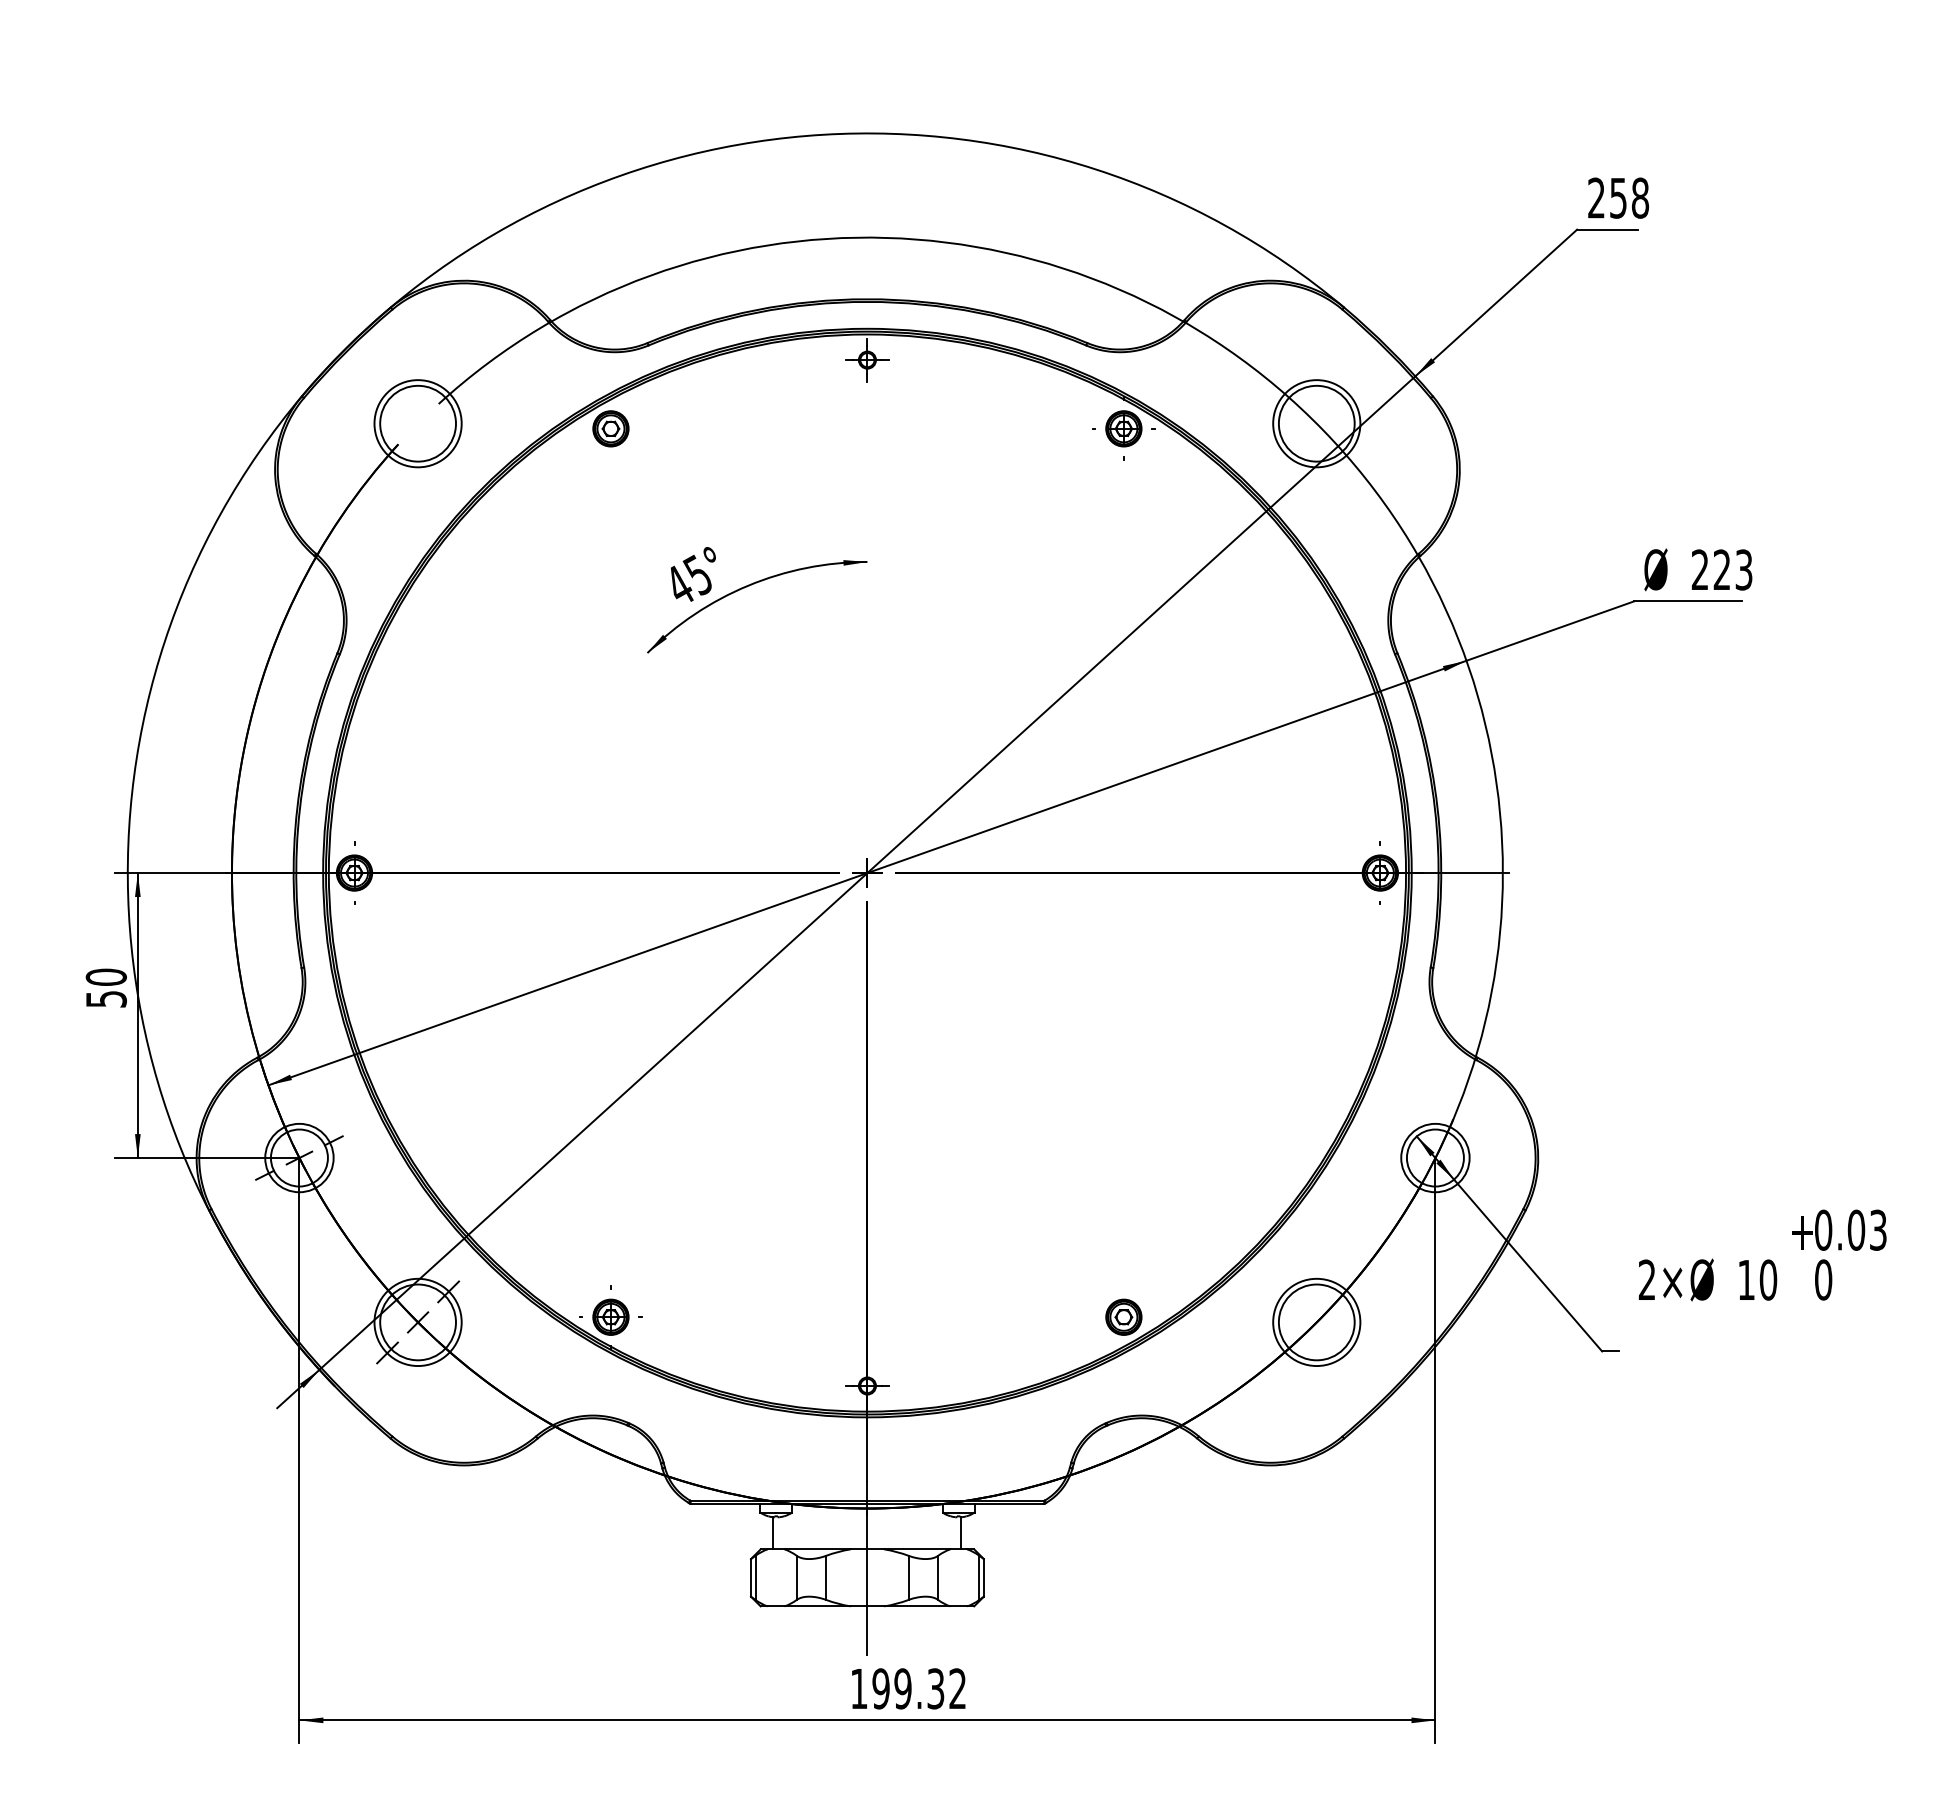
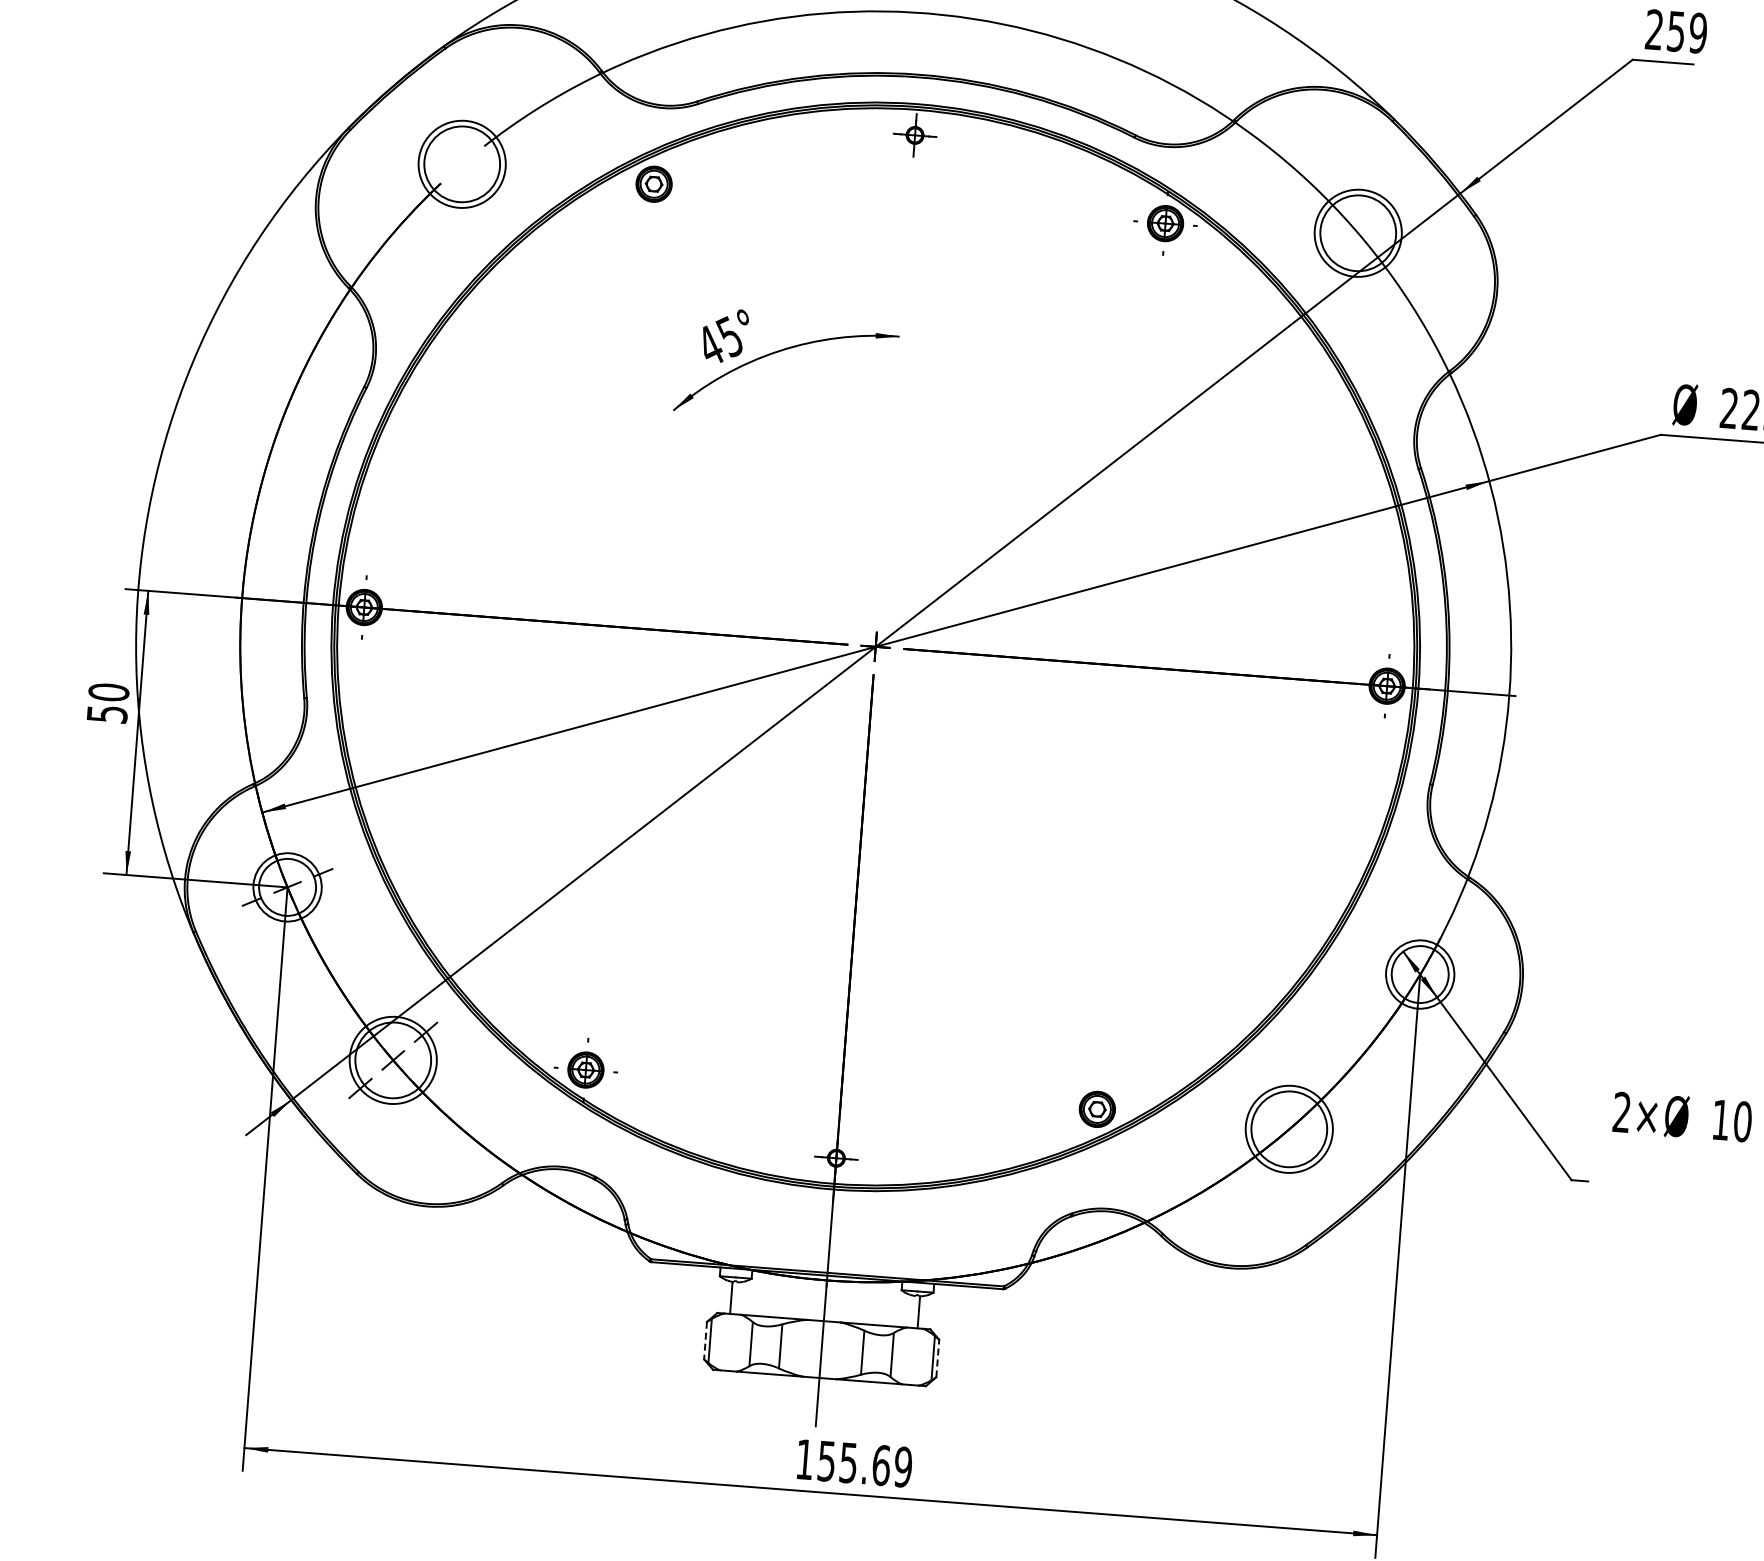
text: (1640, 197) -> (1698, 32), 258 -> 259
line: (750, 1577) -> (705, 1340), solid -> dashed
line: (983, 1577) -> (937, 1358), solid -> dashed
text: (919, 1688) -> (865, 1463), 199.32 -> 155.69

